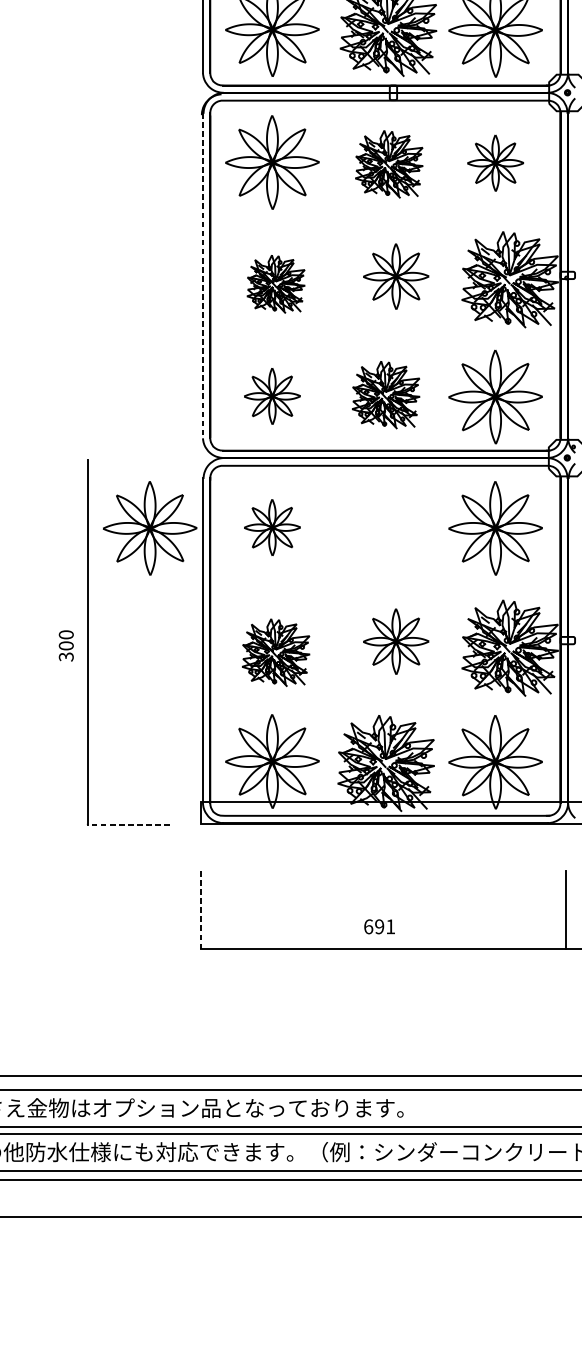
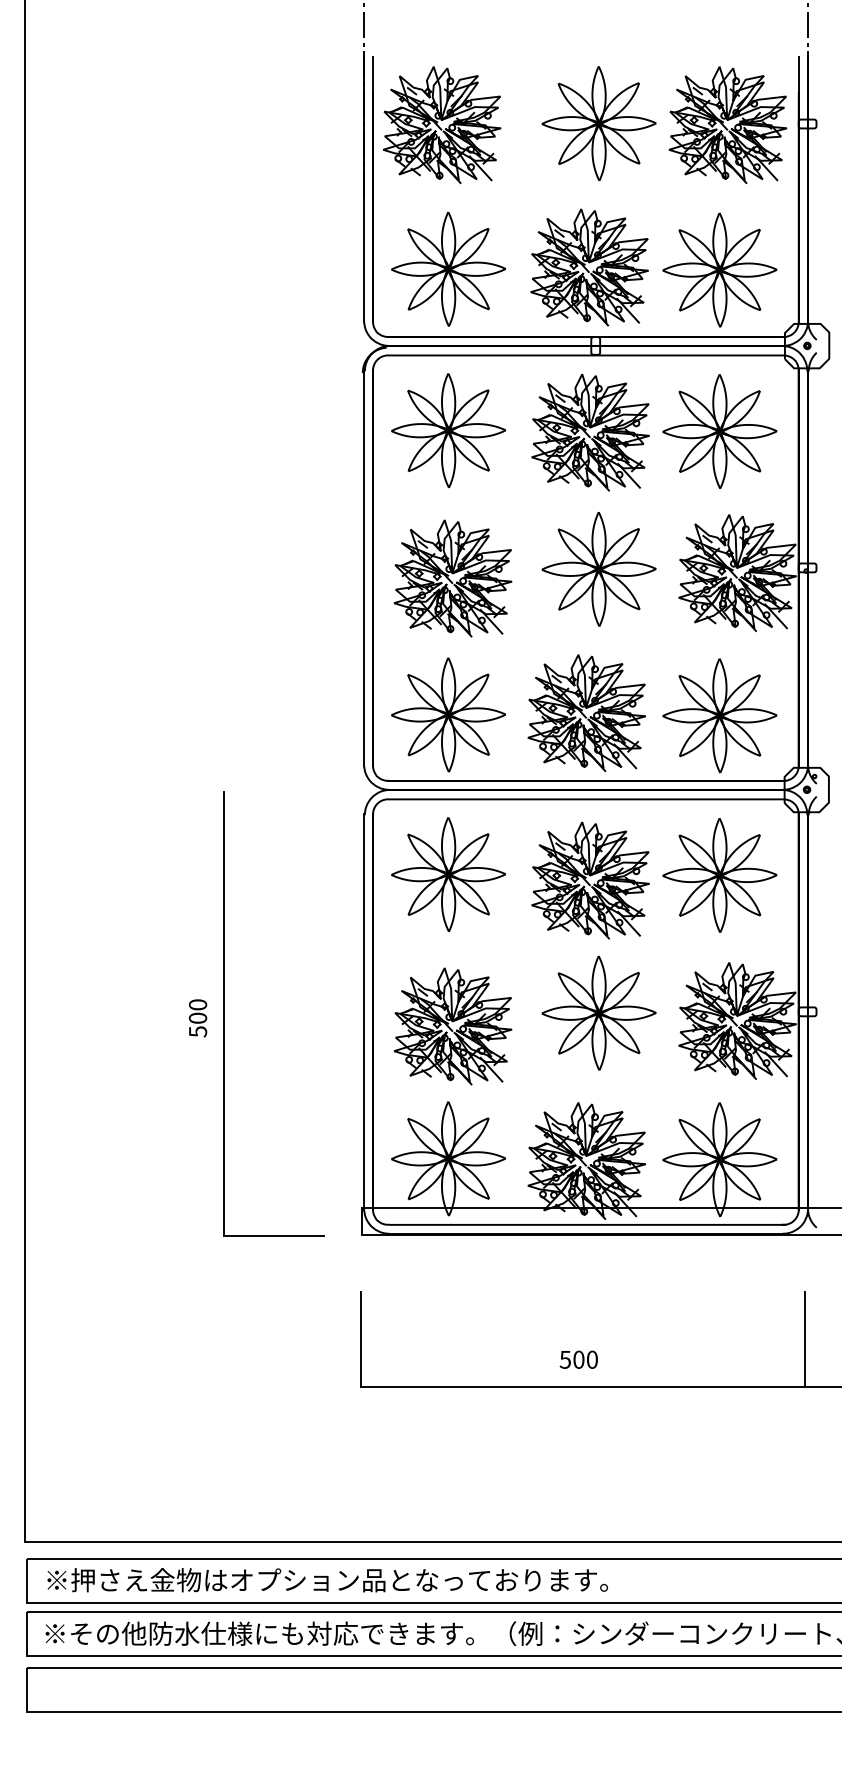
part: (495, 163) -> (719, 431), size x1.67
part: (389, 164) -> (590, 432), size x1.43
line: (203, 275) -> (364, 568), dashed -> solid
part: (395, 276) -> (598, 569), size x1.43
part: (275, 284) -> (452, 578), size x1.67
part: (385, 395) -> (586, 713), size x1.43
part: (272, 396) -> (448, 714), size x1.67
part: (272, 527) -> (448, 874), size x1.67
part: (149, 528) -> (299, 875), removed
part: (389, 532) -> (590, 880), added
part: (395, 641) -> (598, 1012), size x1.43
part: (275, 652) -> (452, 1026), size x1.43
text: (65, 656) -> (197, 1031), 300 -> 500
line: (128, 824) -> (273, 1235), dashed -> solid
line: (200, 910) -> (361, 1340), dashed -> solid
text: (379, 926) -> (578, 1359), 691 -> 500

